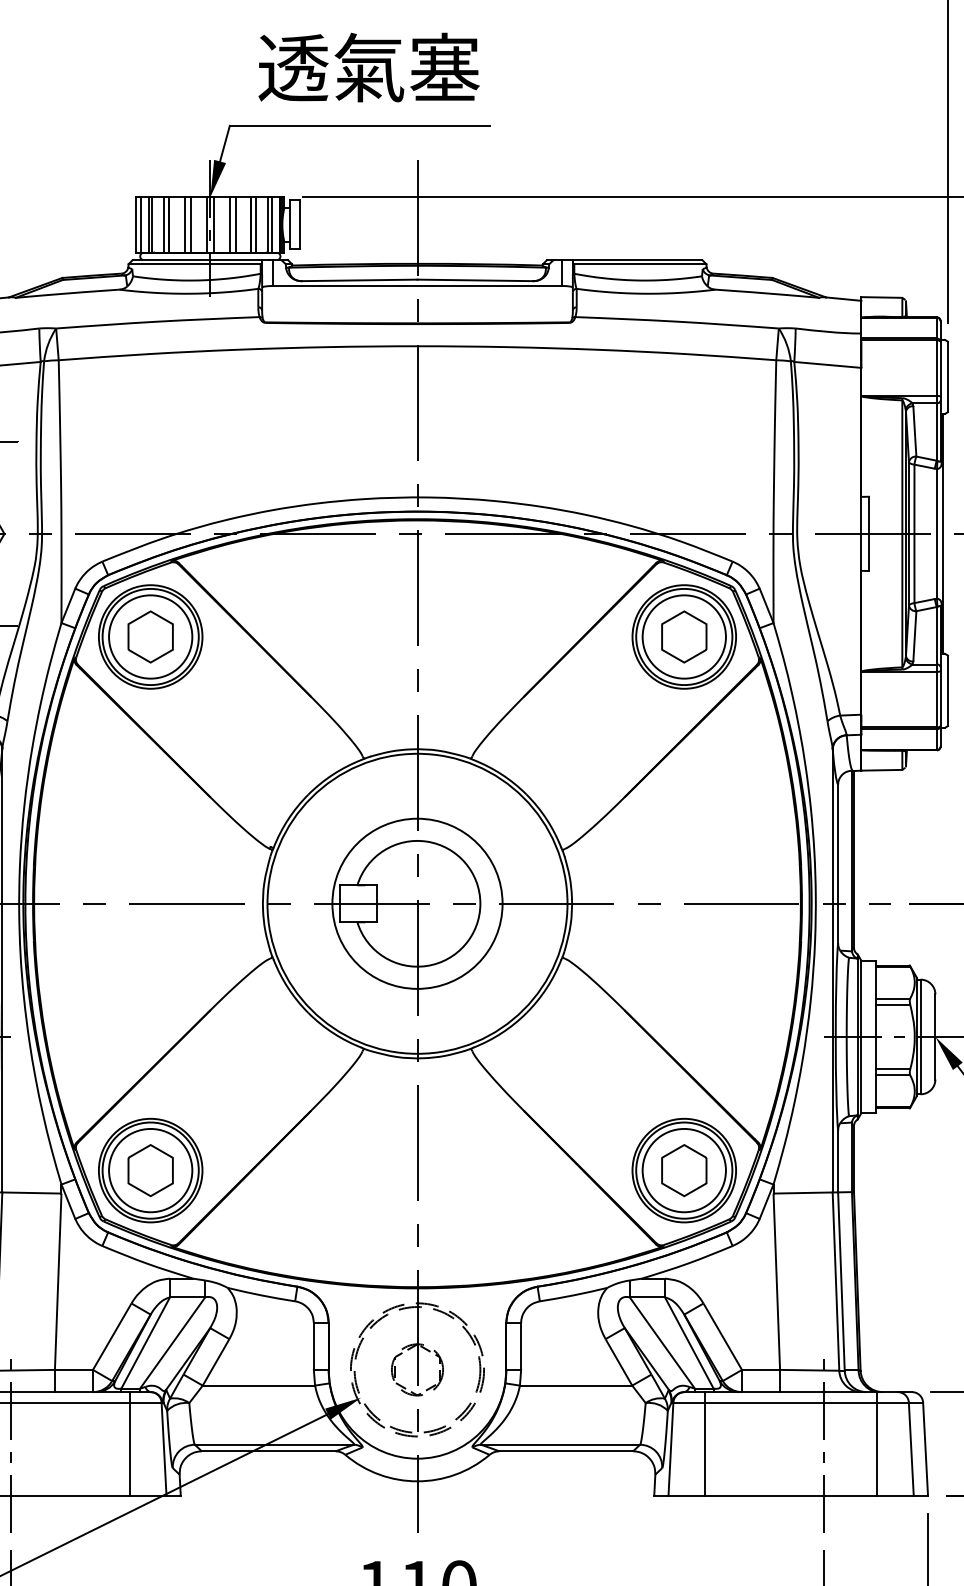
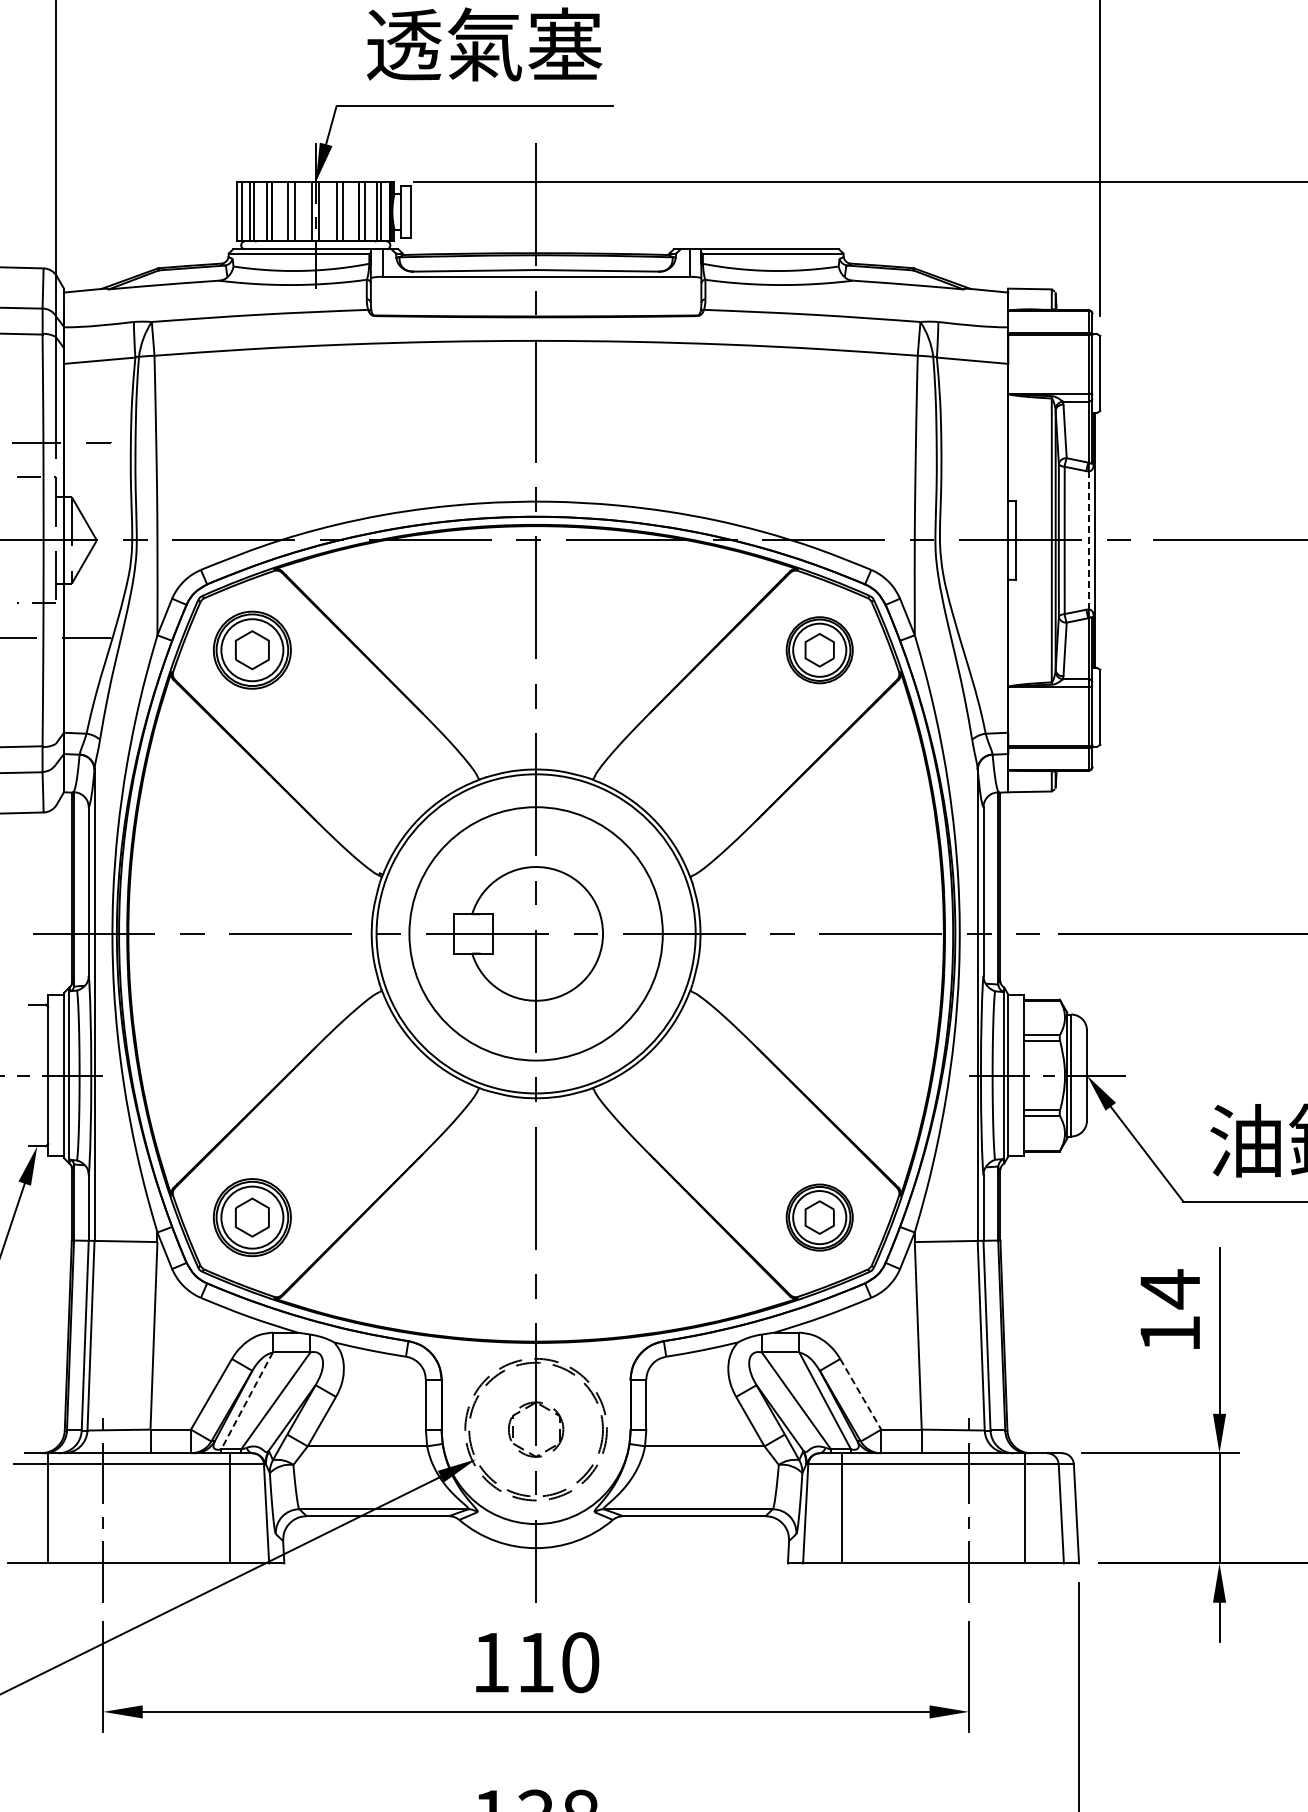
line: (936, 533) -> (1088, 540), solid -> dashed
part: (150, 637) -> (252, 650), size x0.7
part: (683, 637) -> (819, 650), size x0.6
circle: (416, 903) -> (535, 933), size x1.4
part: (150, 1170) -> (252, 1217), size x0.7
part: (683, 1170) -> (819, 1217), size x0.6
line: (723, 1336) -> (861, 1394), solid -> dashed
line: (146, 1342) -> (247, 1400), solid -> dashed

